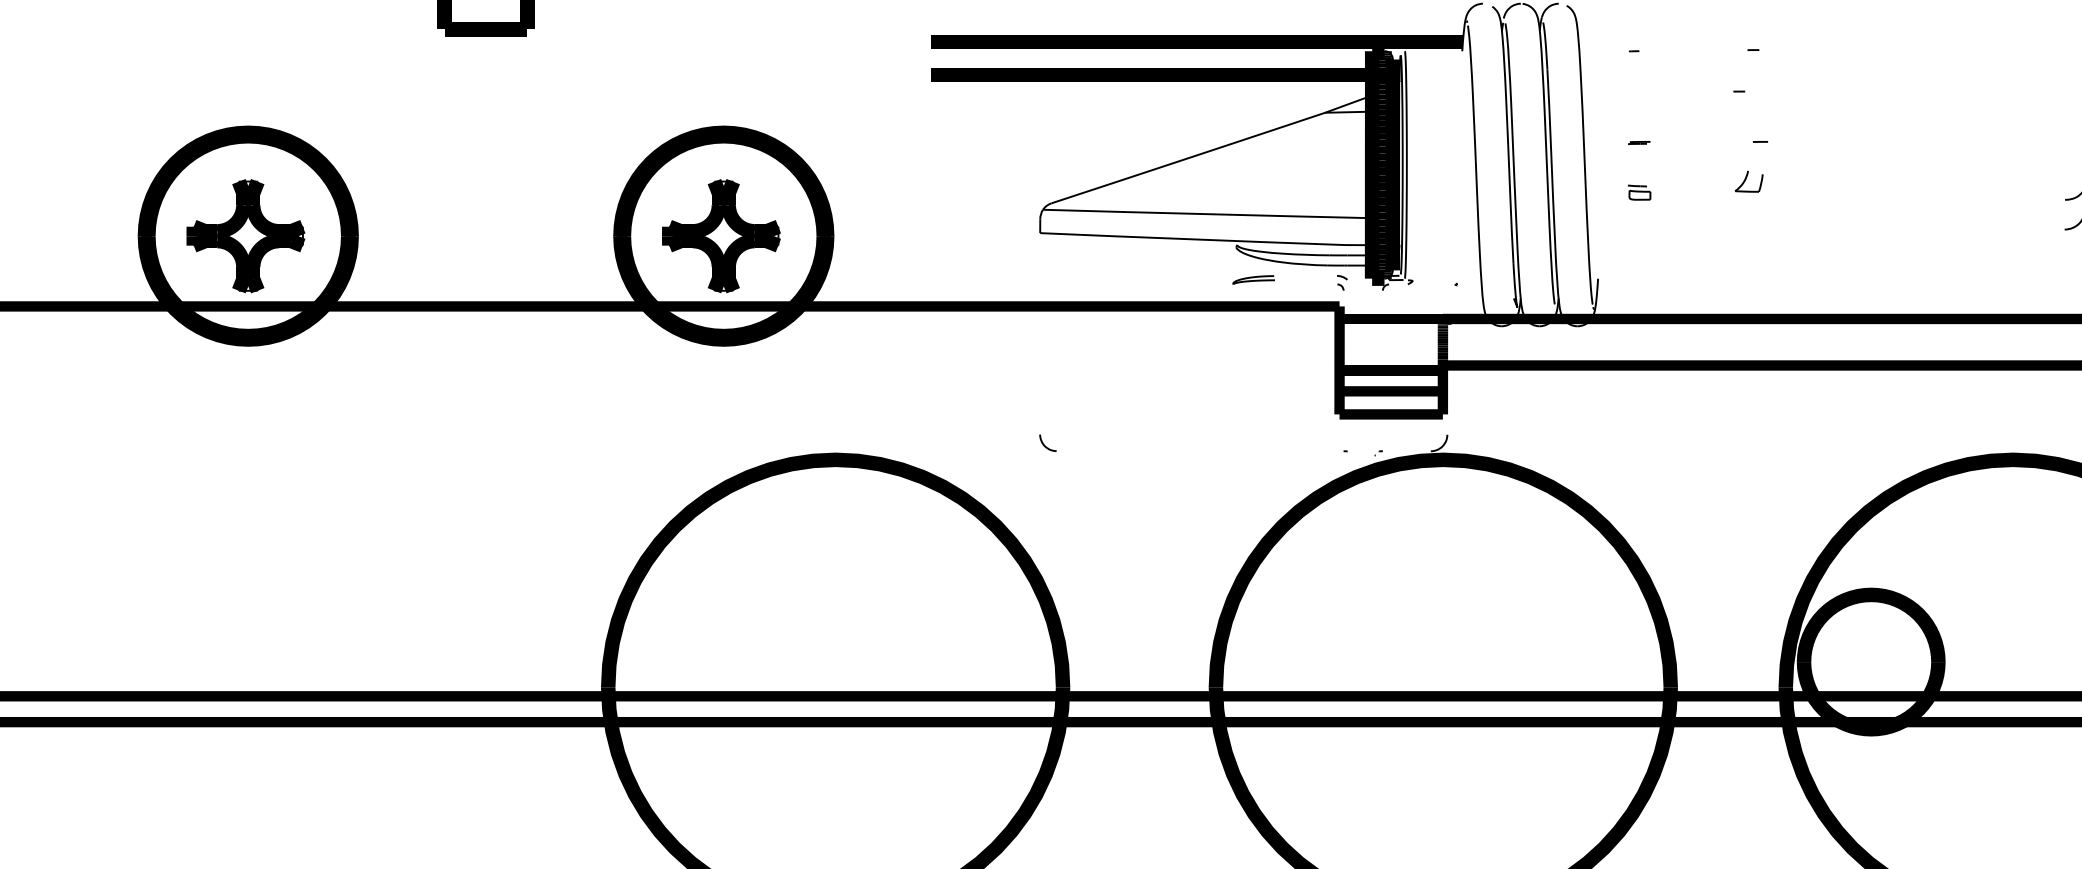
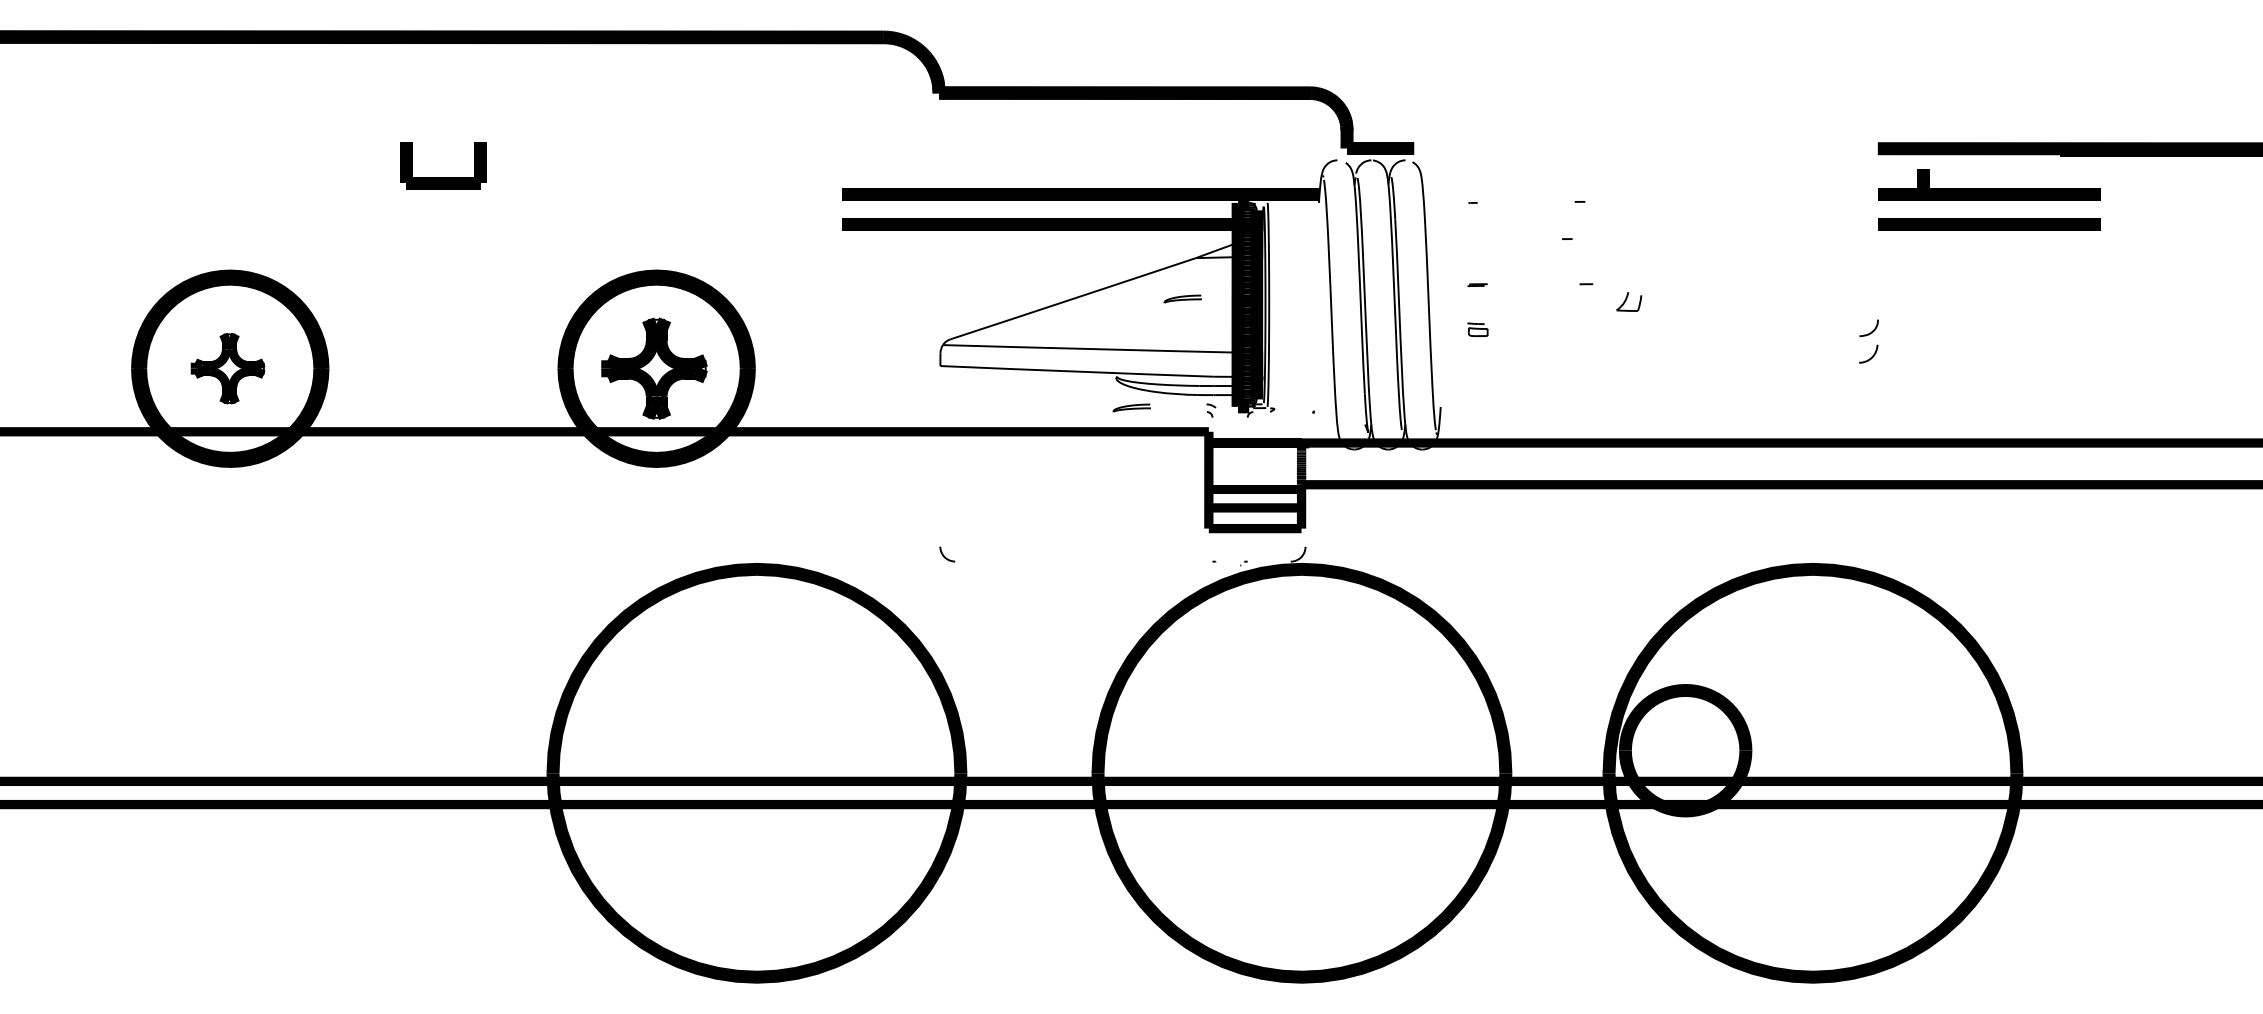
part: (1310, 157) -> (1182, 298), added
part: (1749, 181) -> (1629, 301), moved
part: (245, 235) -> (227, 368), size x0.7

